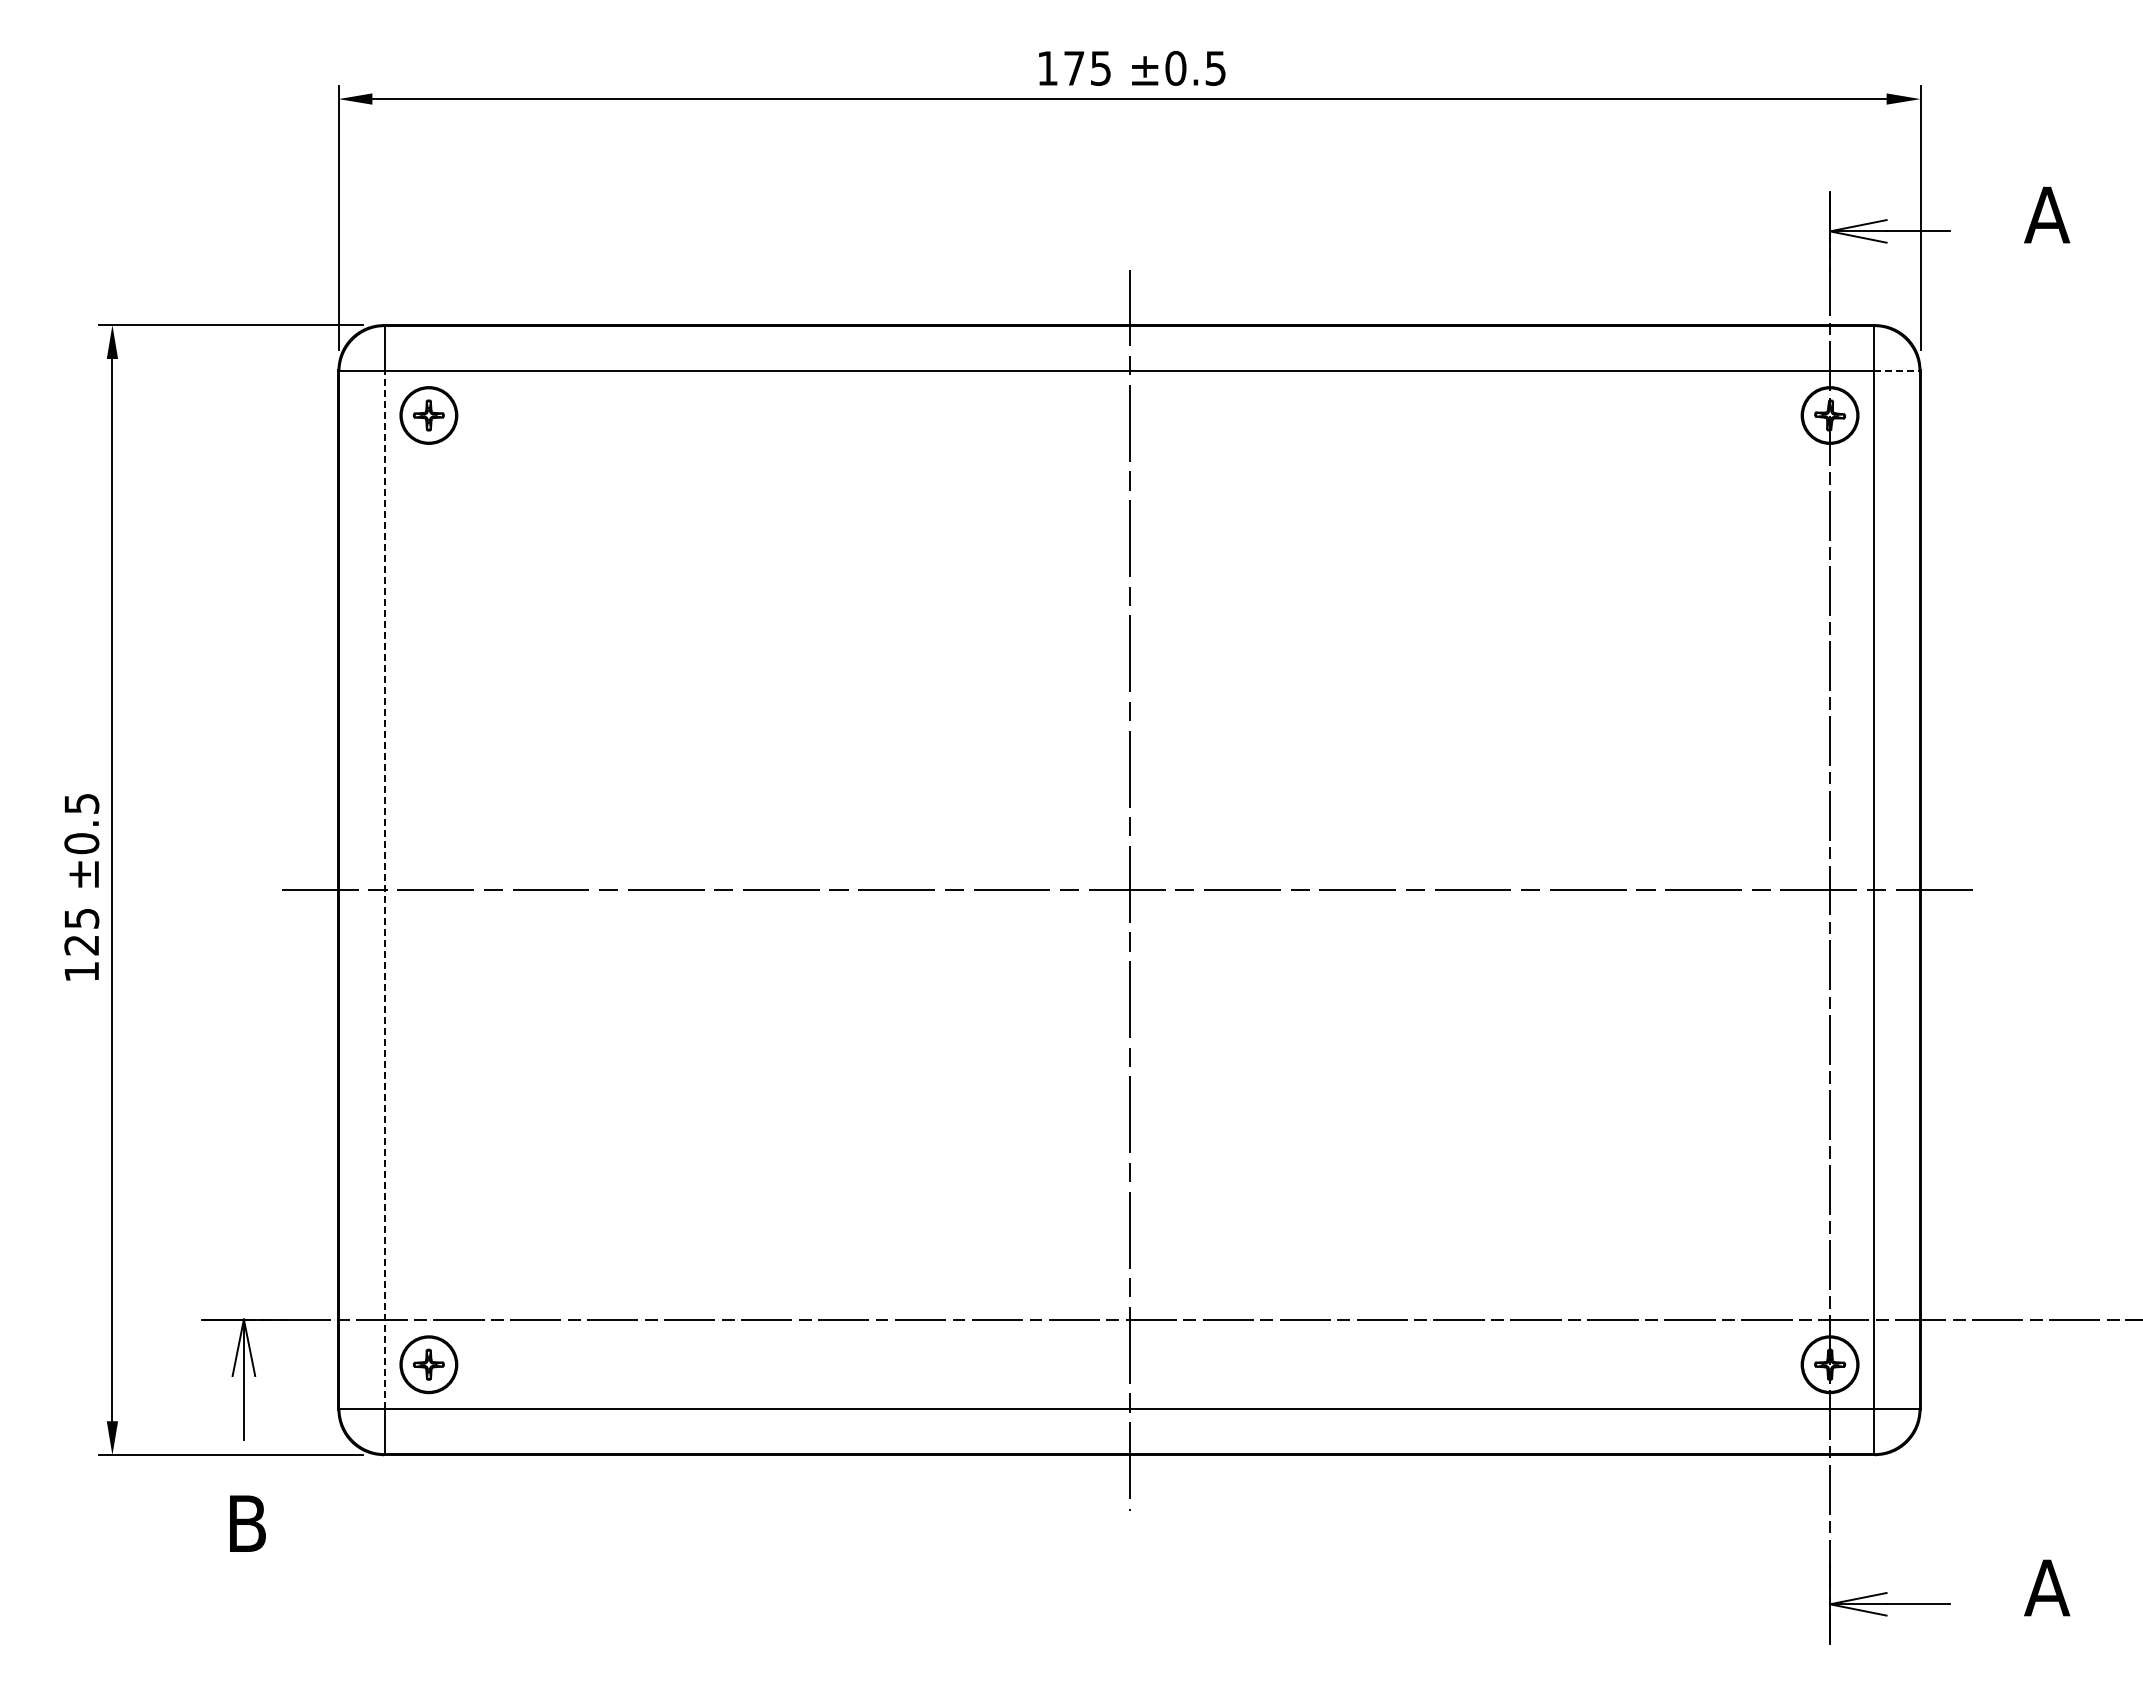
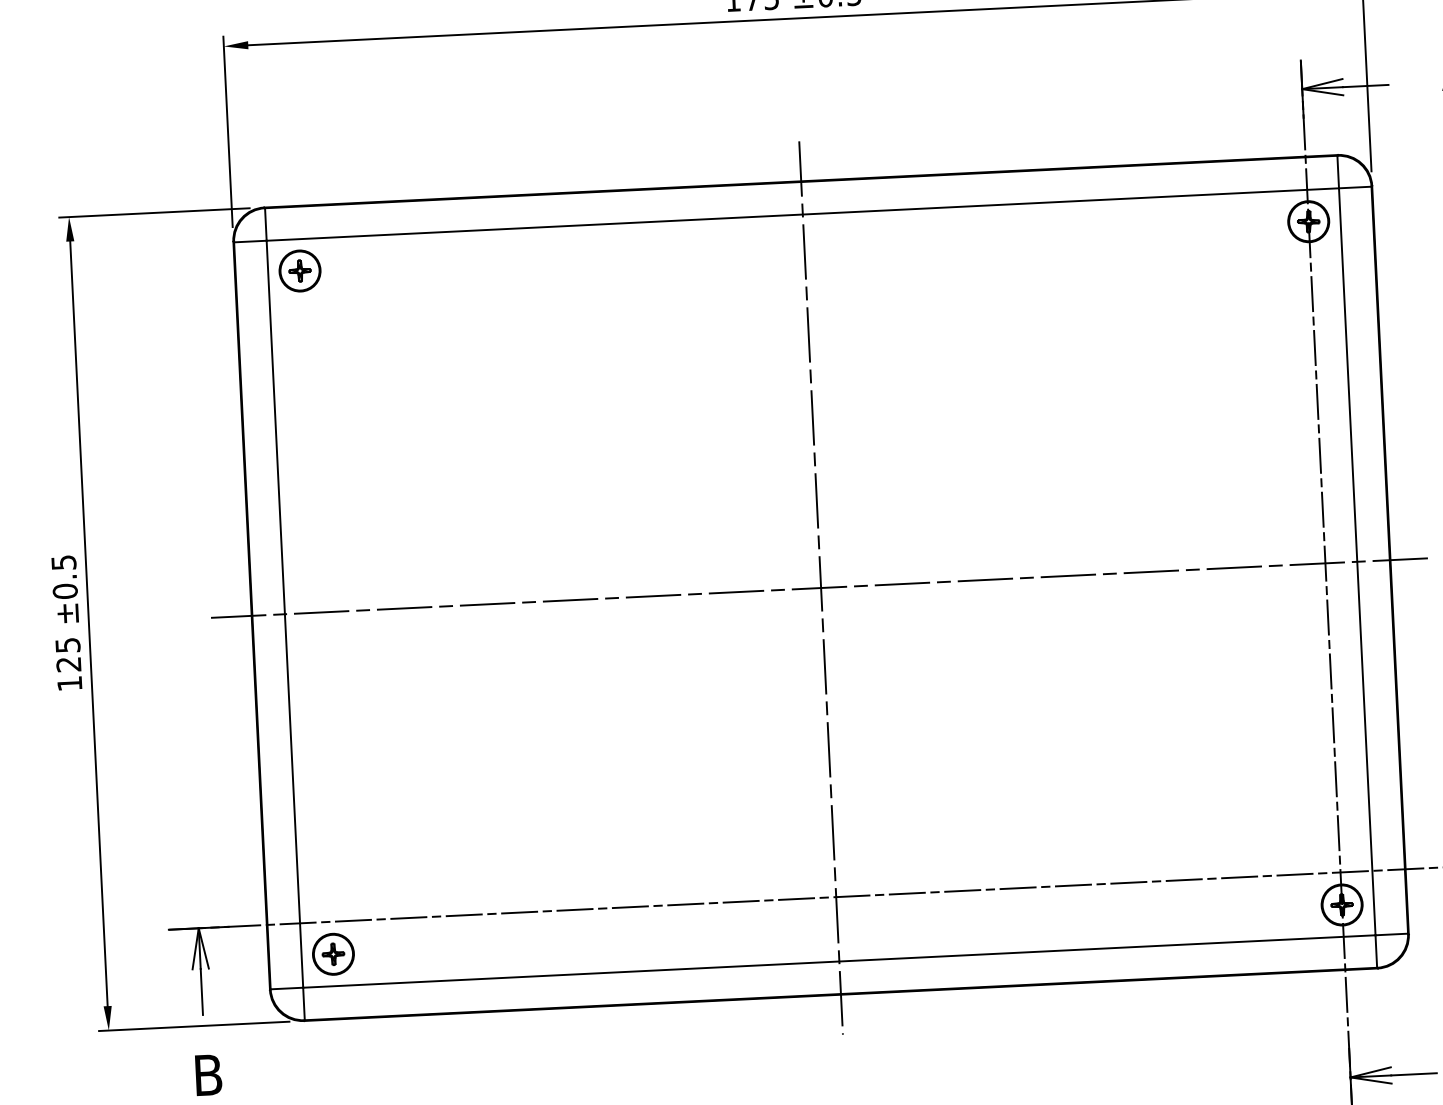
line: (1896, 371) -> (1354, 187), dashed -> solid
line: (384, 890) -> (284, 614), dashed -> solid

